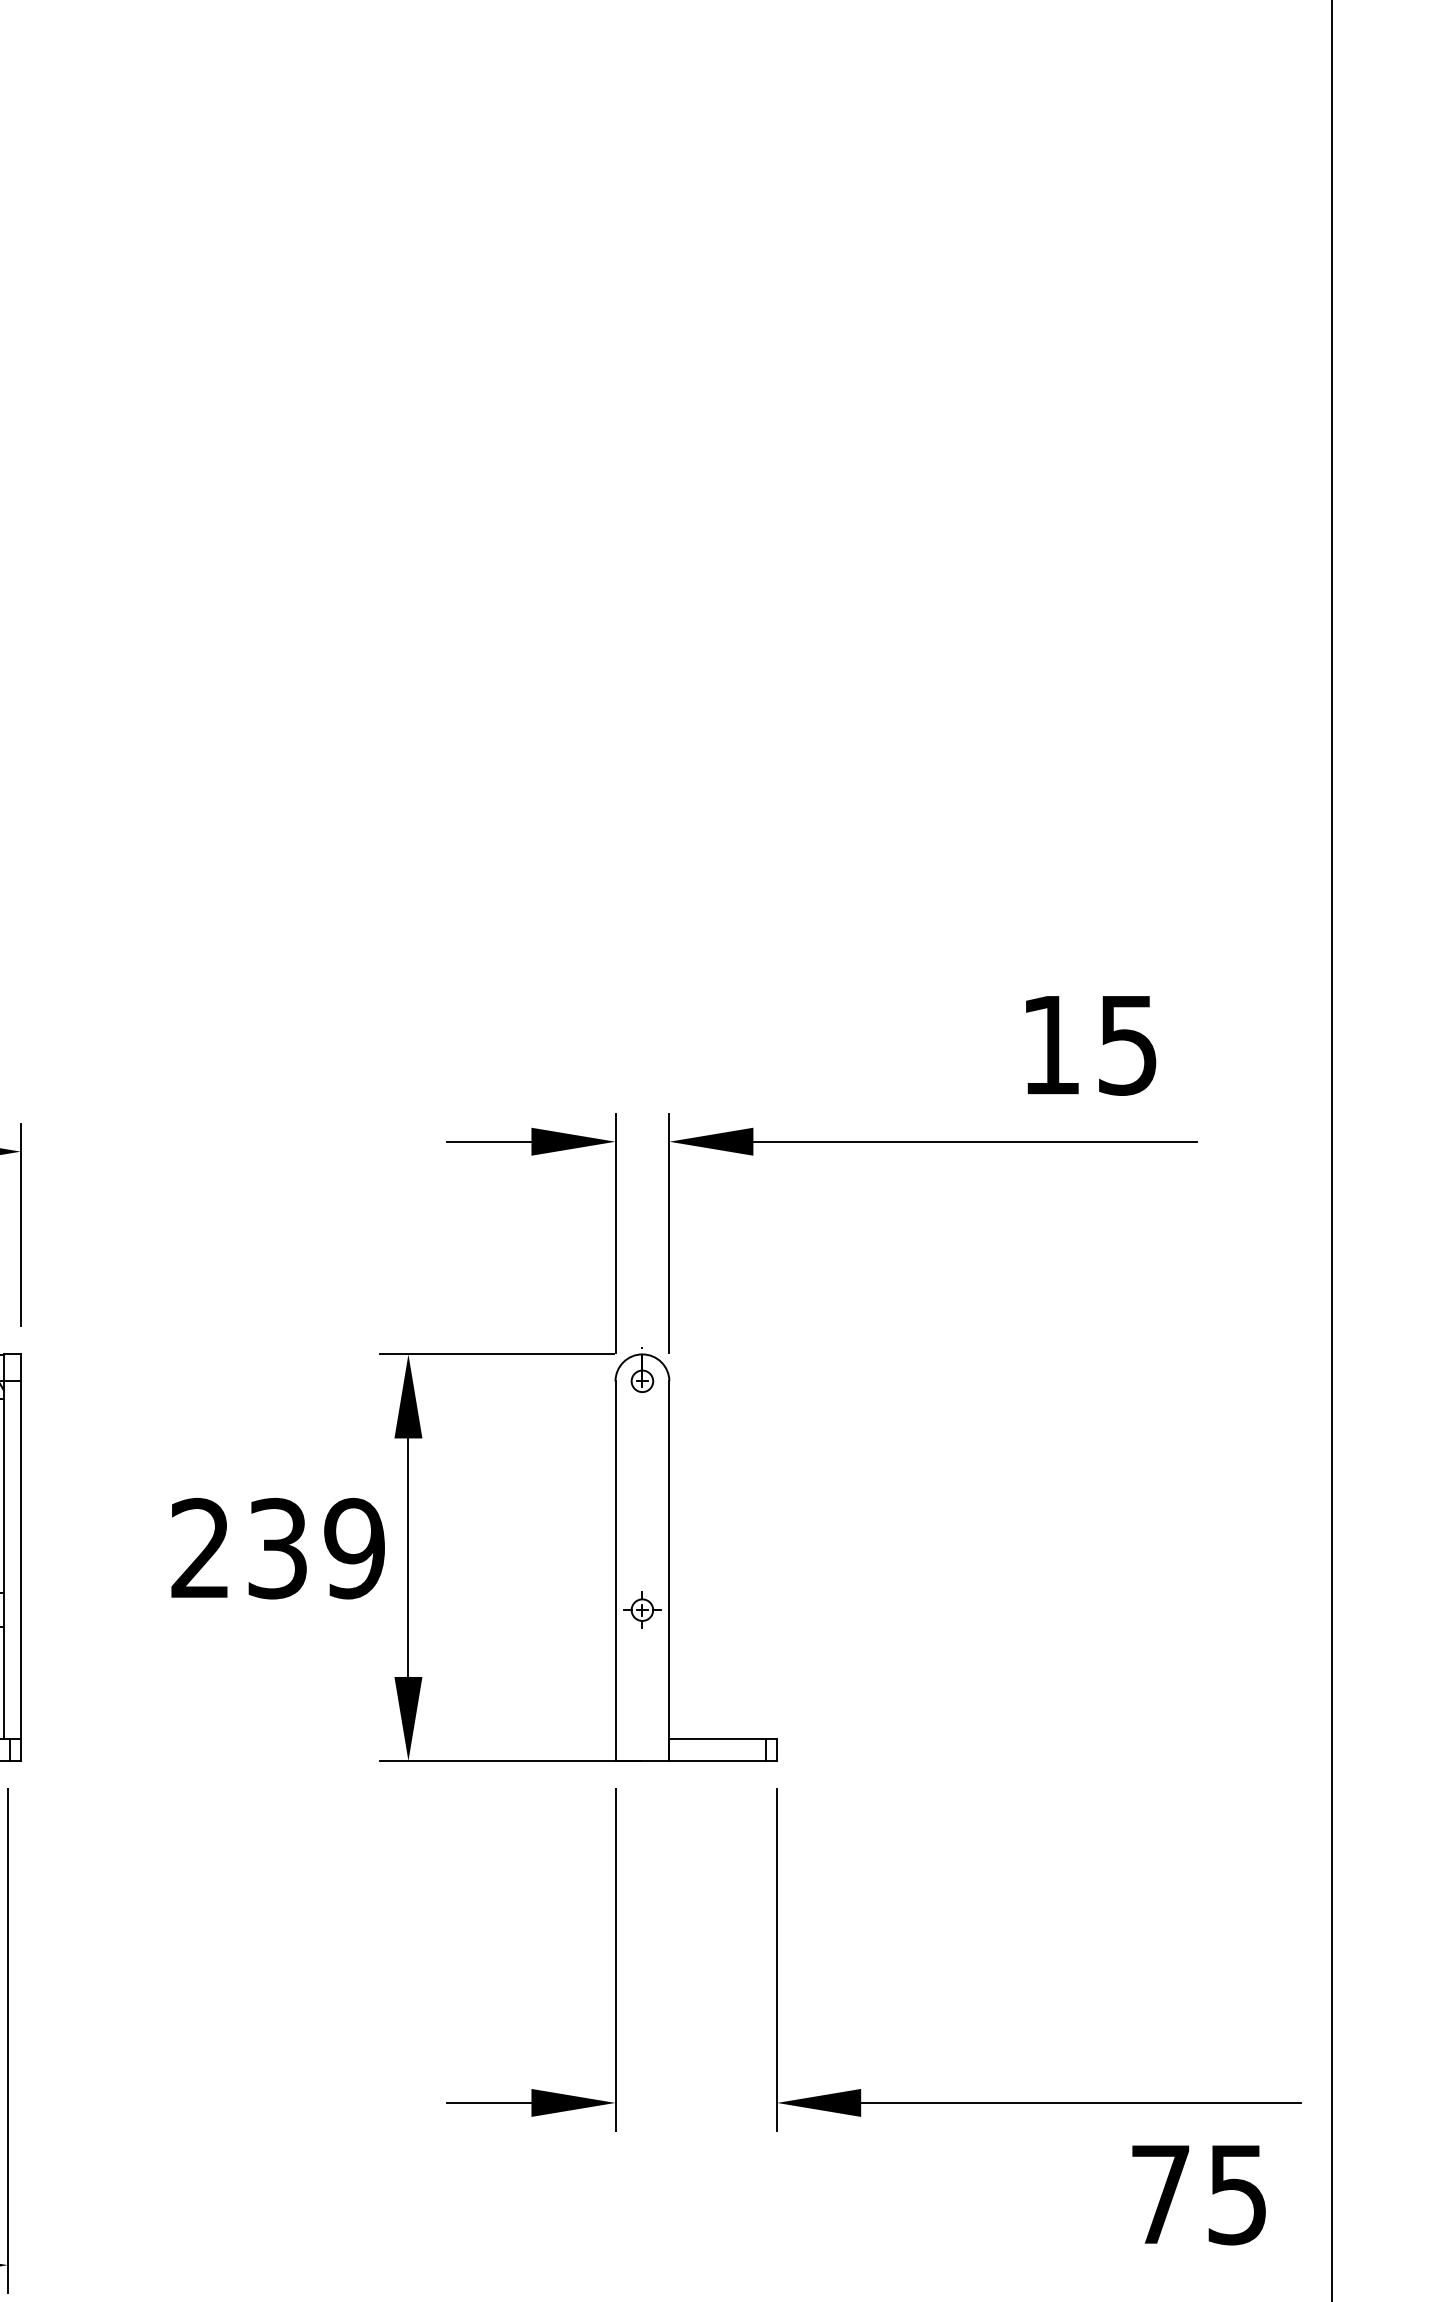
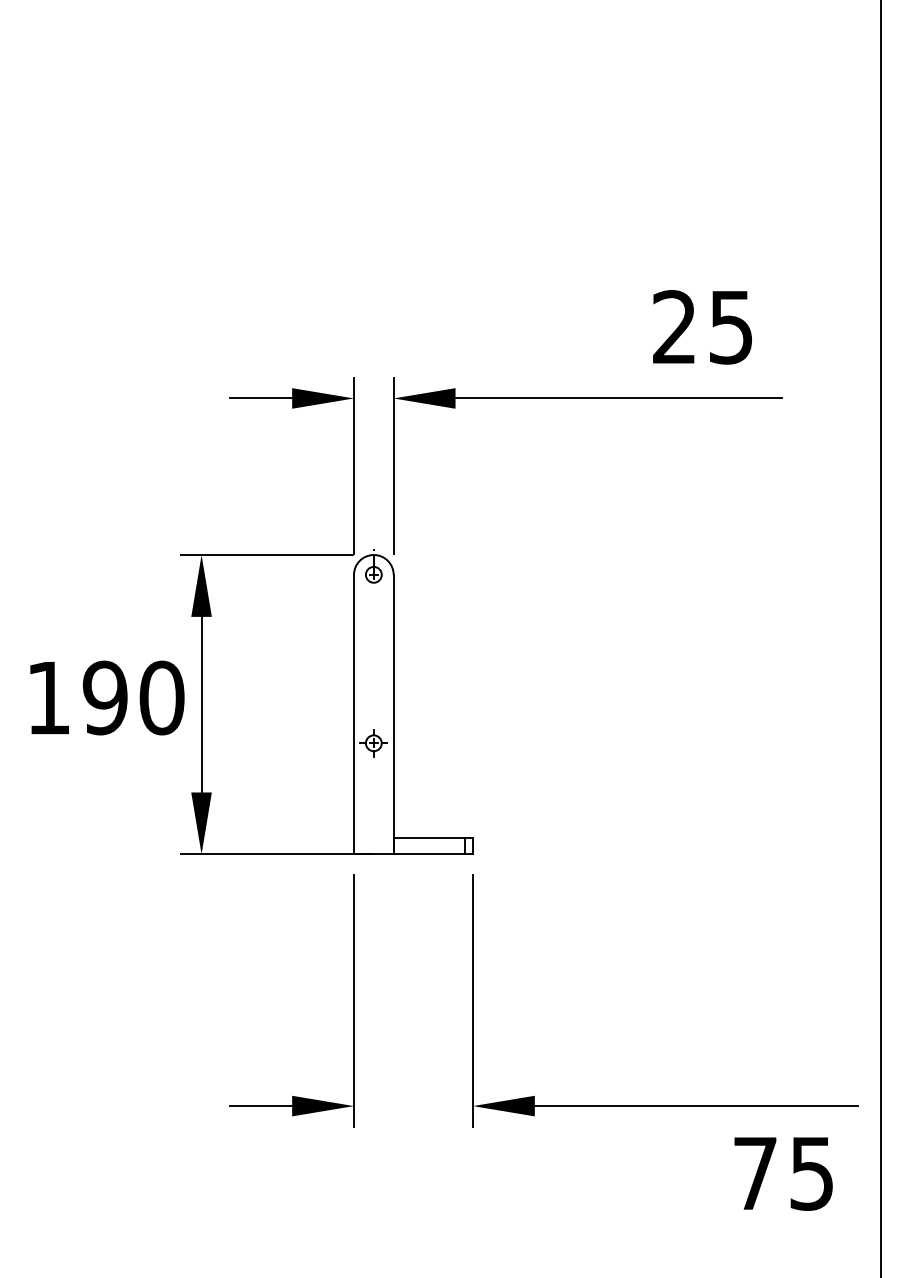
text: (1049, 1044) -> (673, 326), 15 -> 25
text: (278, 1548) -> (105, 697), 239 -> 190

